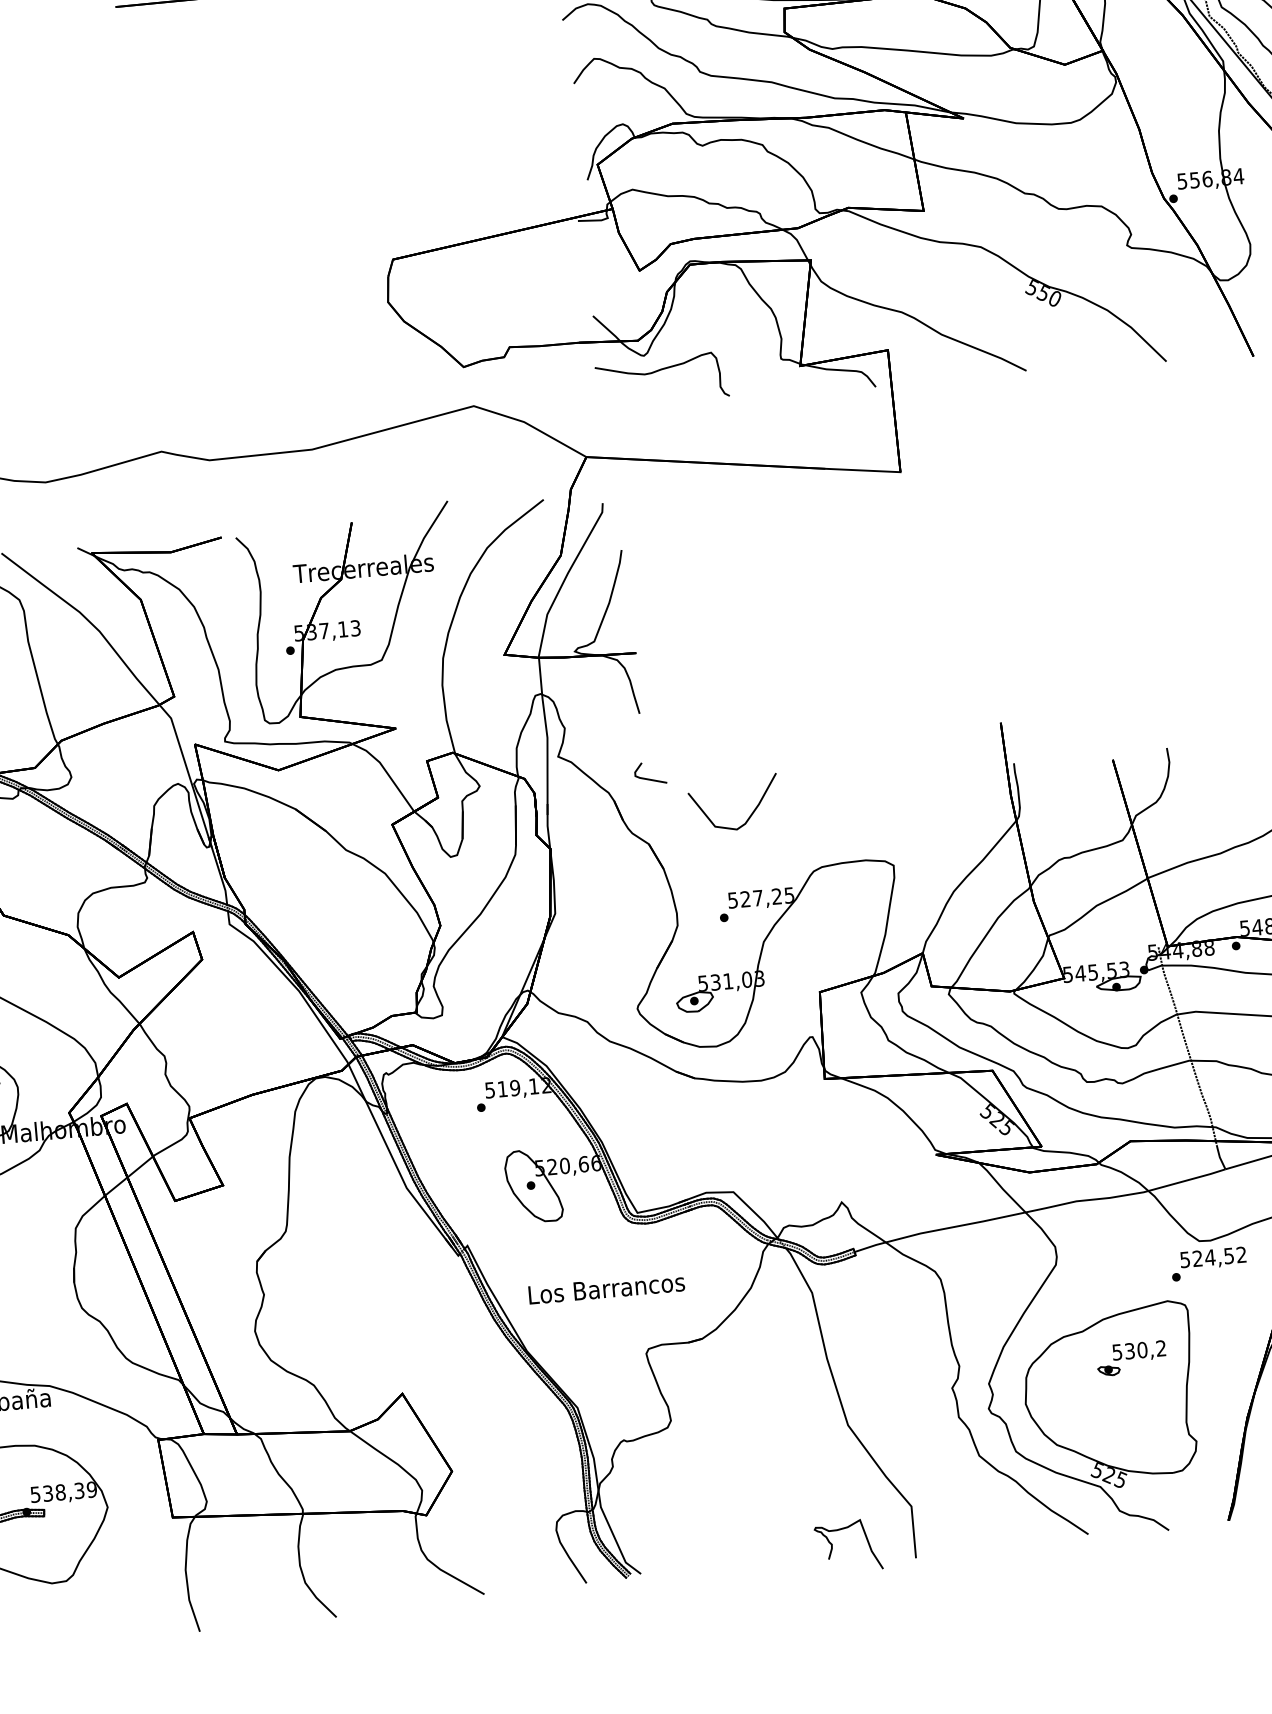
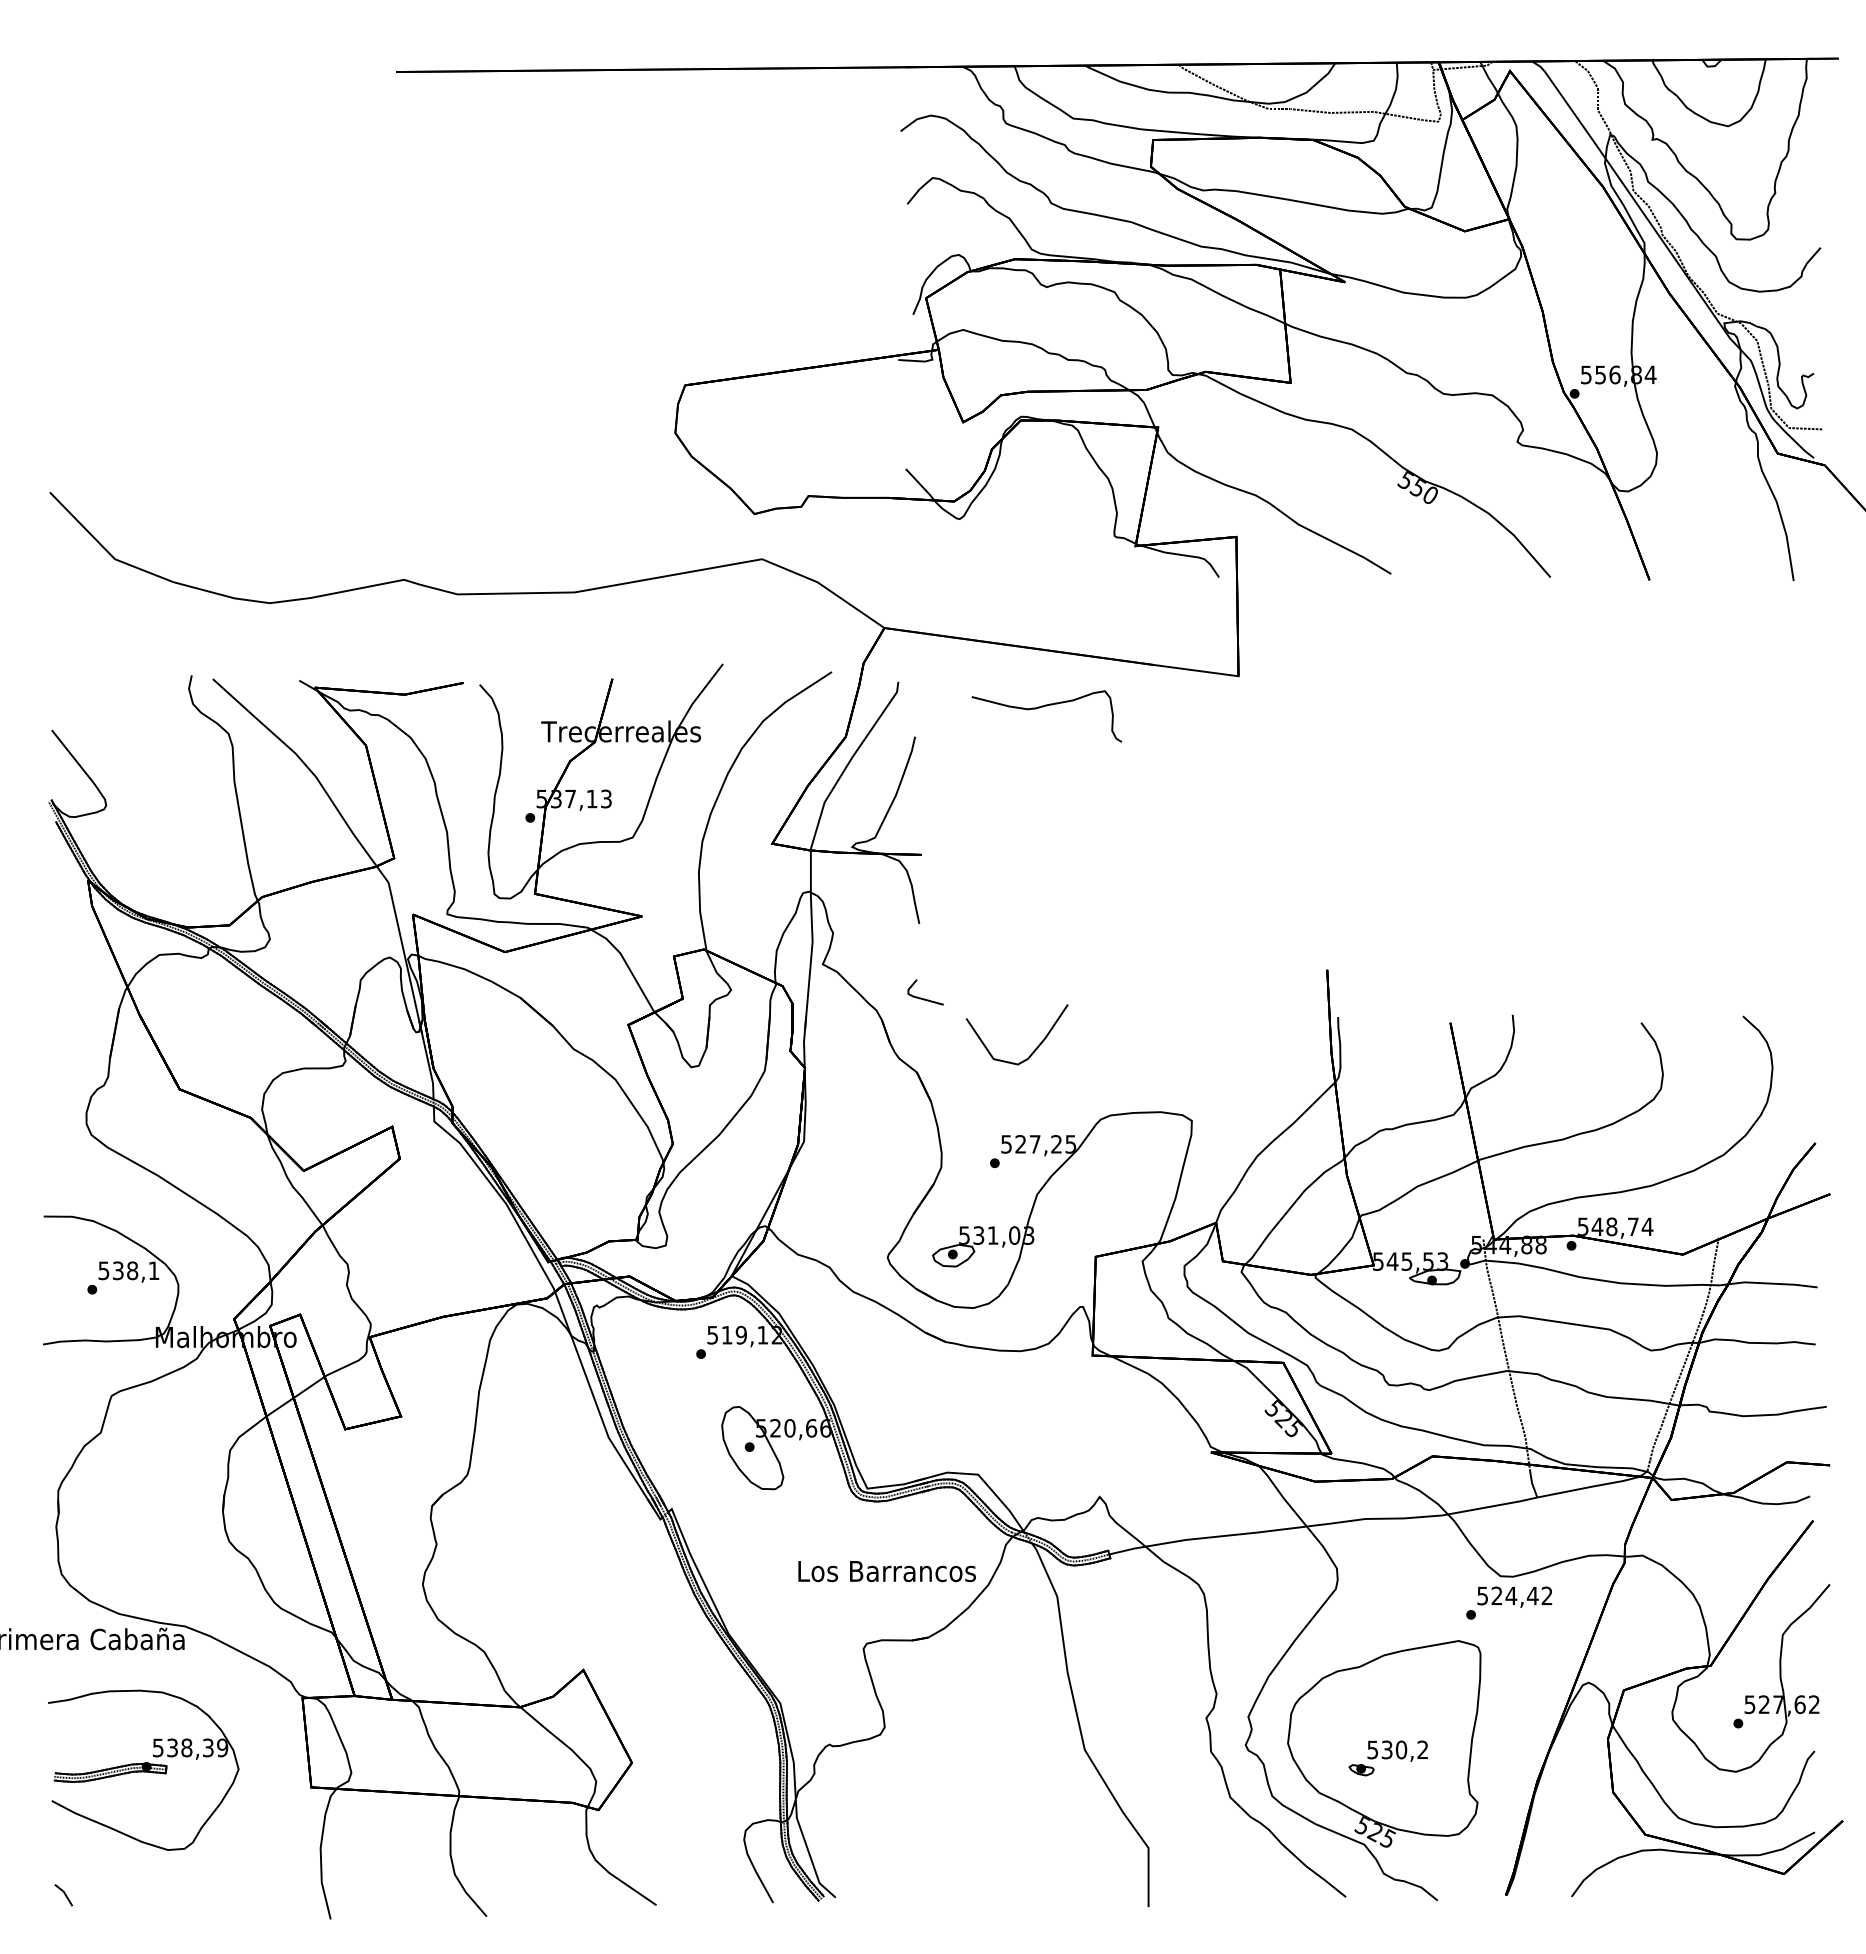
part: (658, 371) -> (1043, 707), moved
text: (1228, 1255) -> (1532, 1595), 524,52 -> 524,42
text: (606, 1288) -> (886, 1571), moved
part: (1130, 1358) -> (1387, 1758), moved
curve: (832, 1547) -> (1055, 1886), removed

